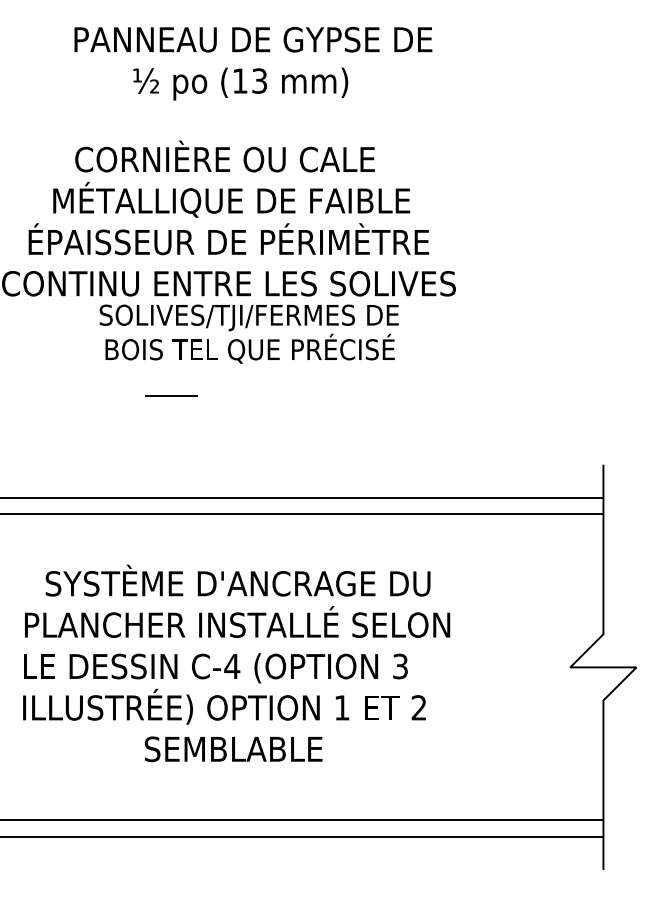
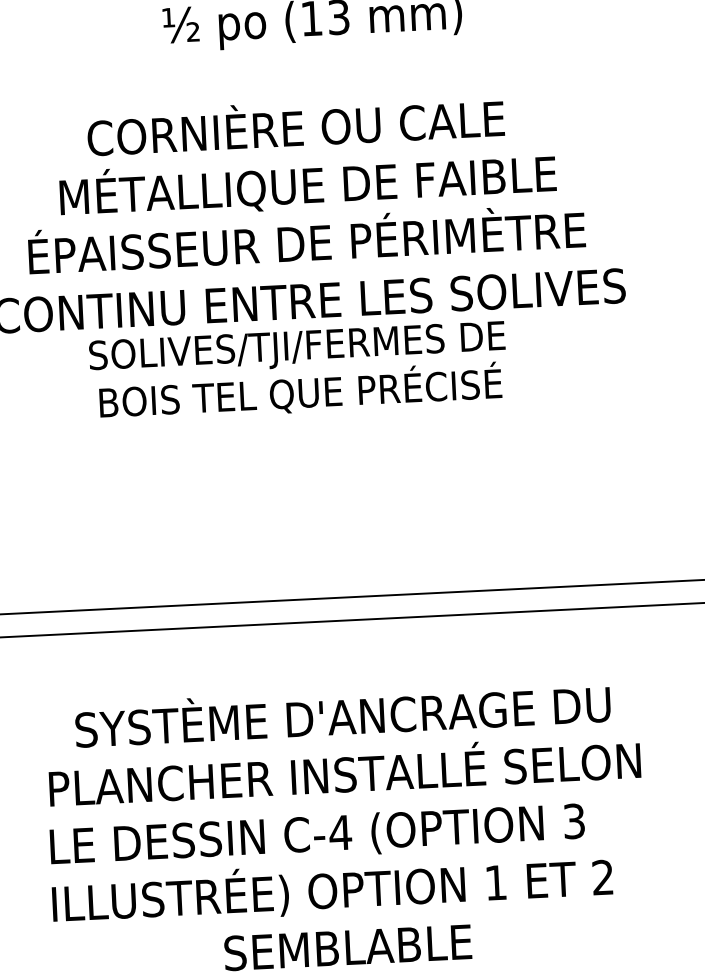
text: (248, 333) -> (297, 370), moved
line: (171, 395) -> (237, 460), removed

